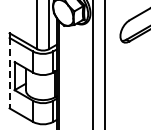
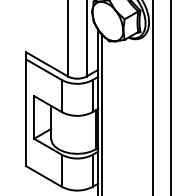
line: (9, 73) -> (26, 113), dashed -> solid

